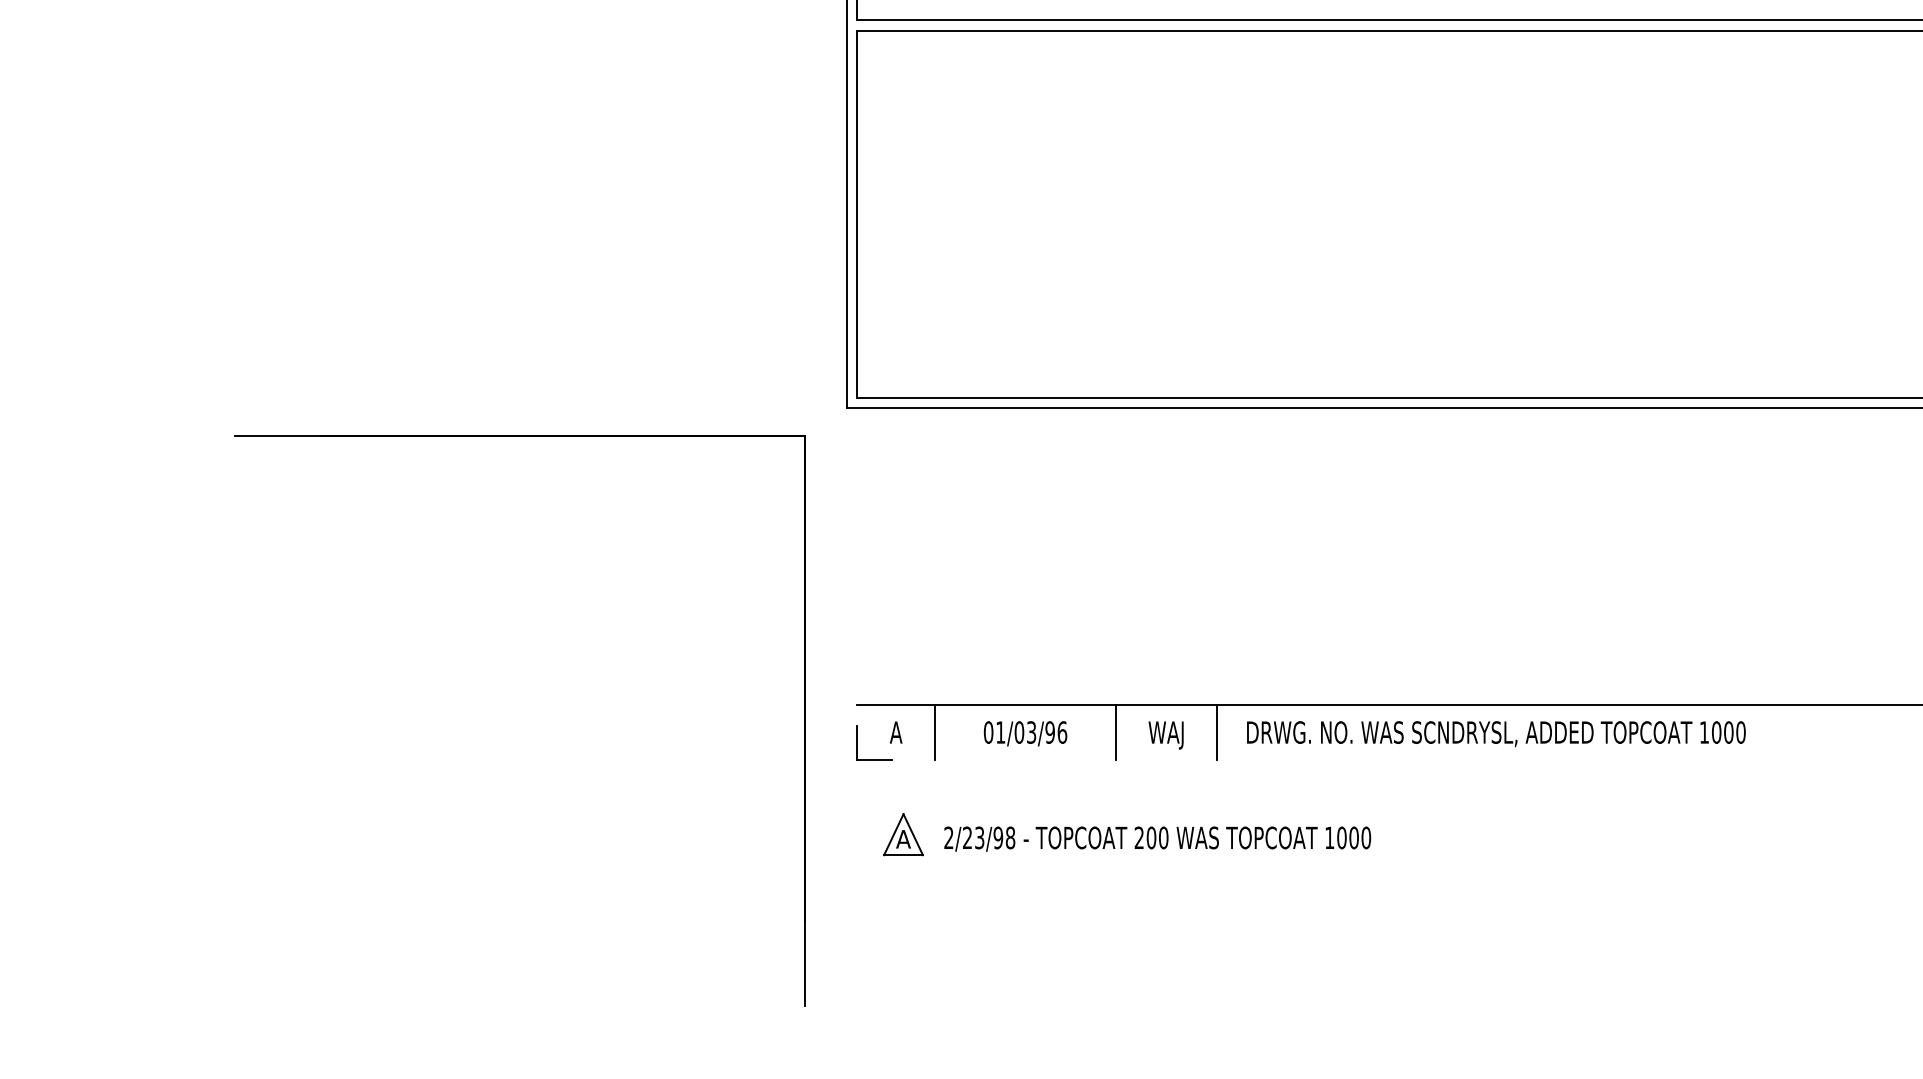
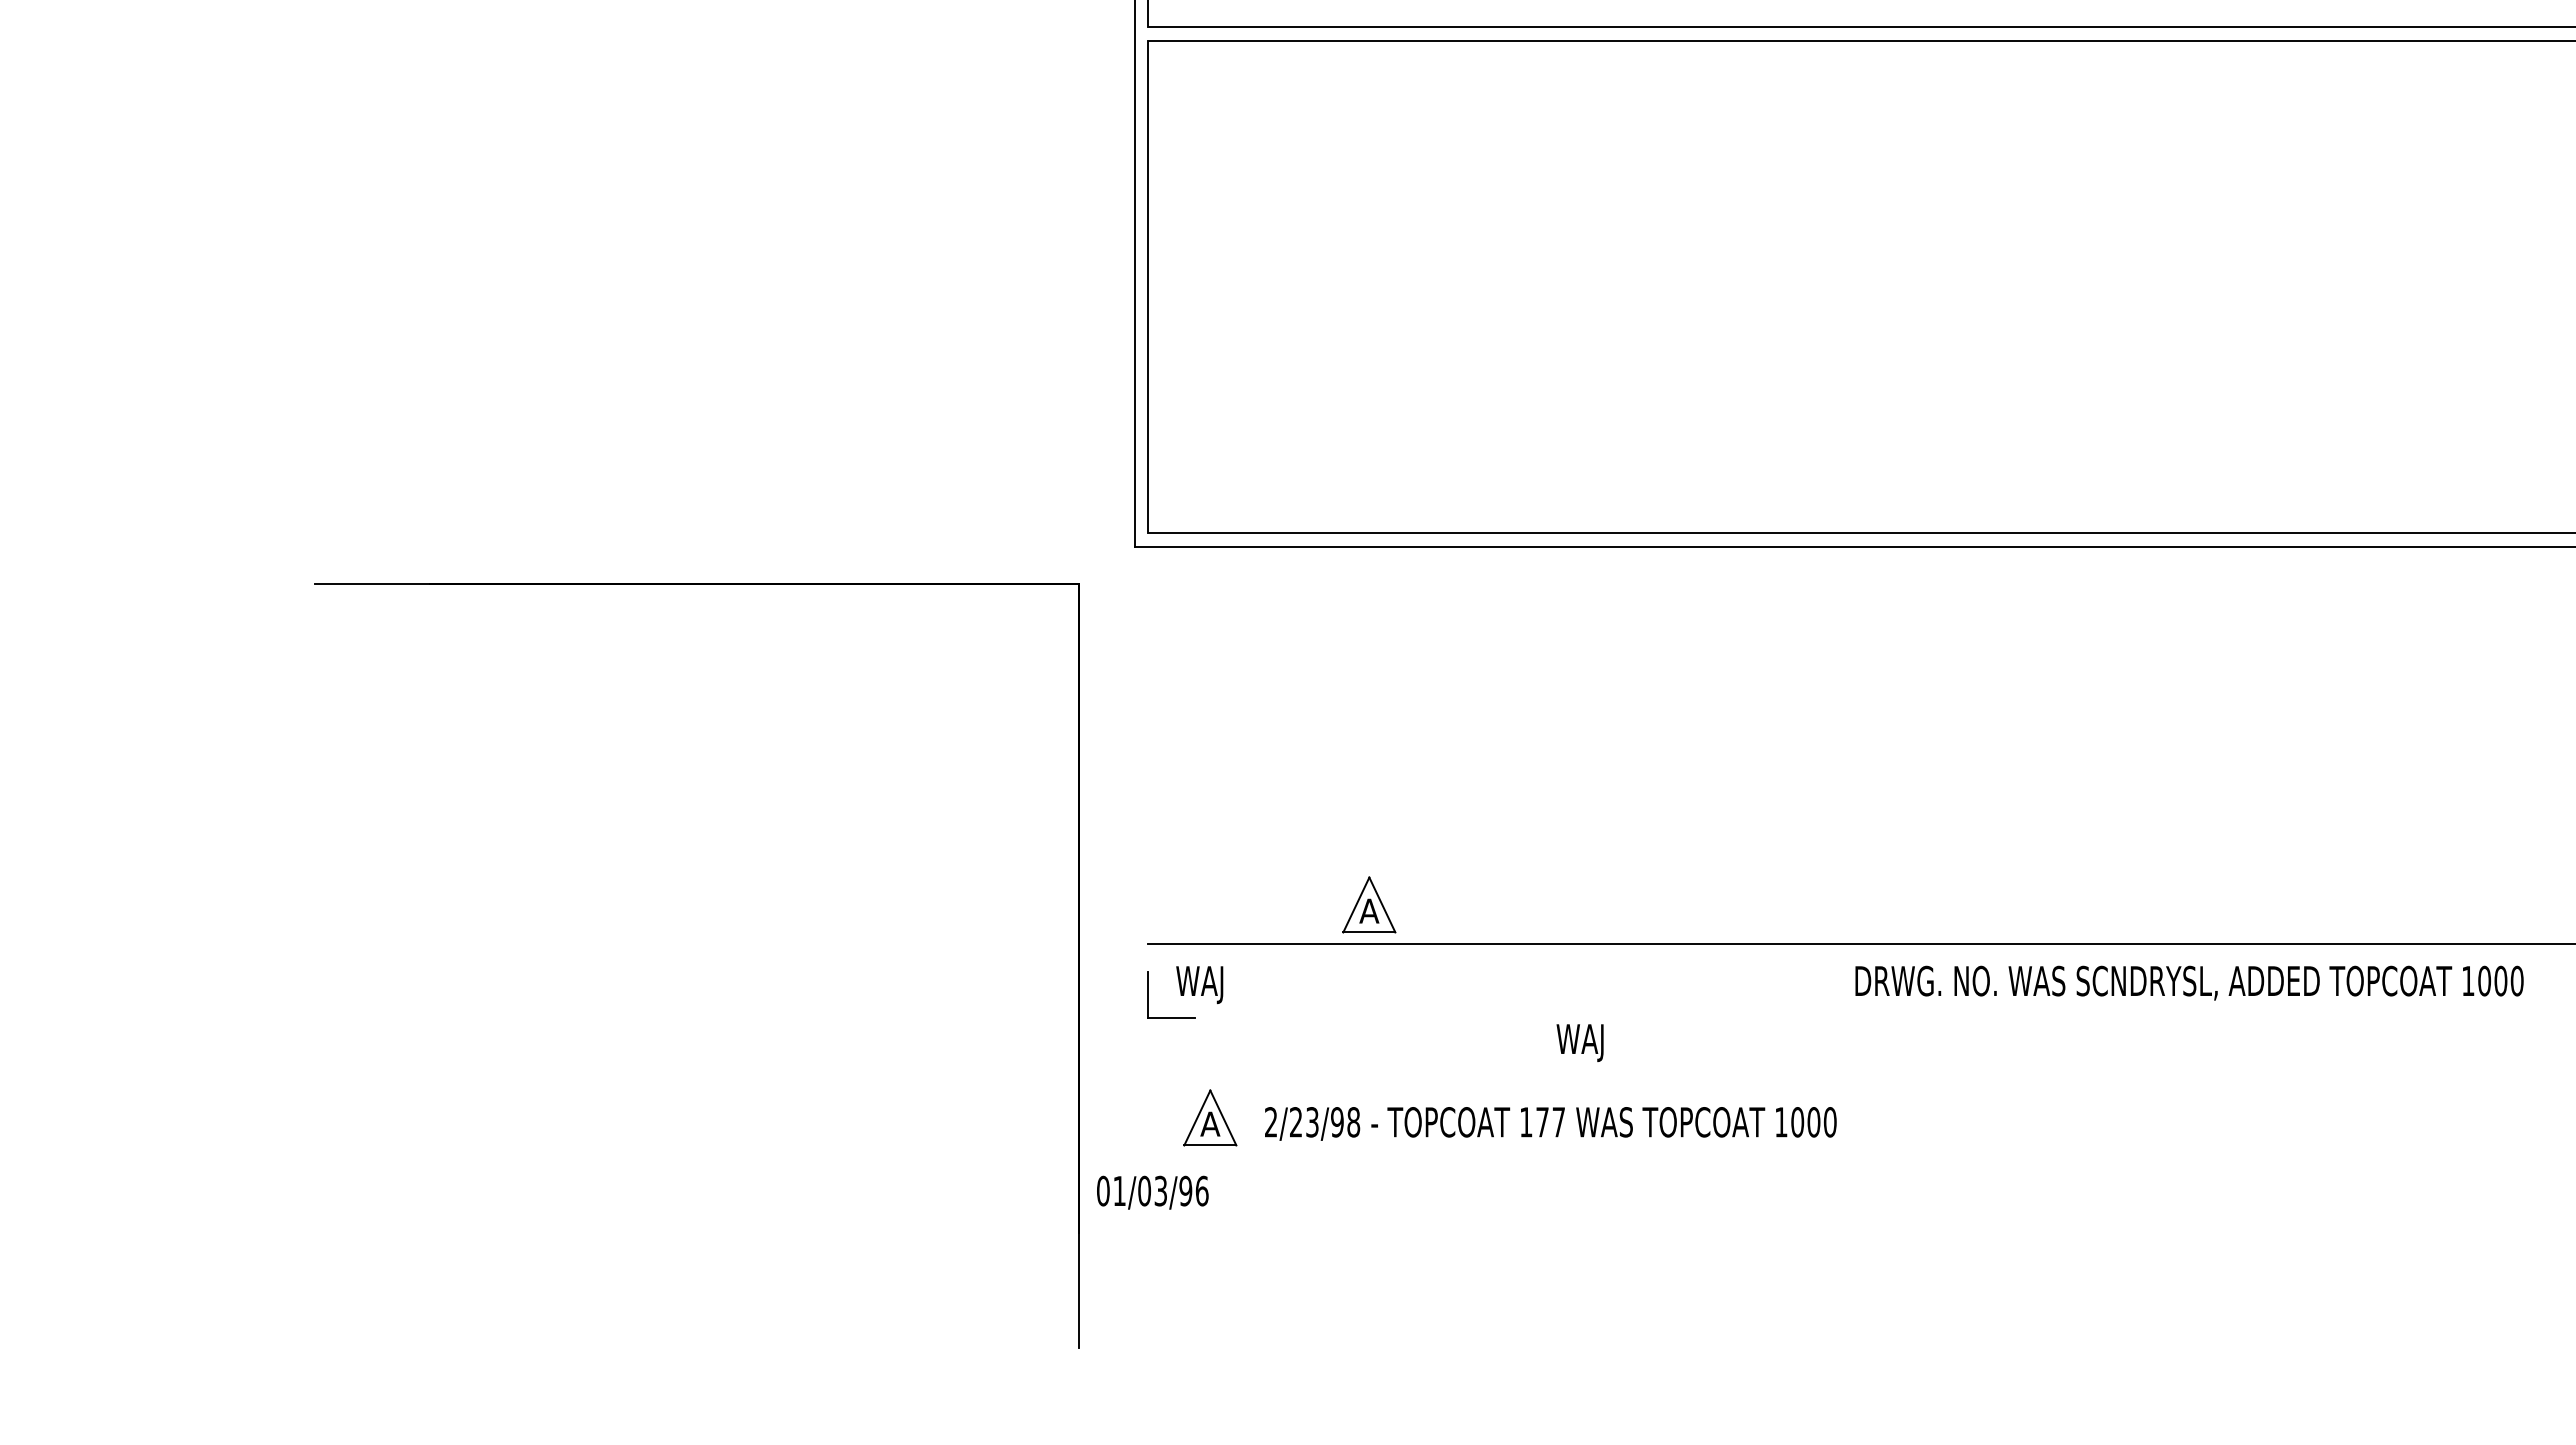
part: (1022, 675) -> (1369, 904), added
line: (934, 732) -> (1252, 981), removed
line: (1115, 732) -> (1494, 981), removed
line: (1217, 732) -> (1630, 981), removed
text: (1025, 733) -> (1152, 1192), moved
text: (1496, 733) -> (2189, 982), moved
text: (895, 735) -> (1199, 985), A -> WAJ
text: (1165, 735) -> (1579, 1042), moved
text: (1151, 838) -> (1542, 1122), 200 -> 177

